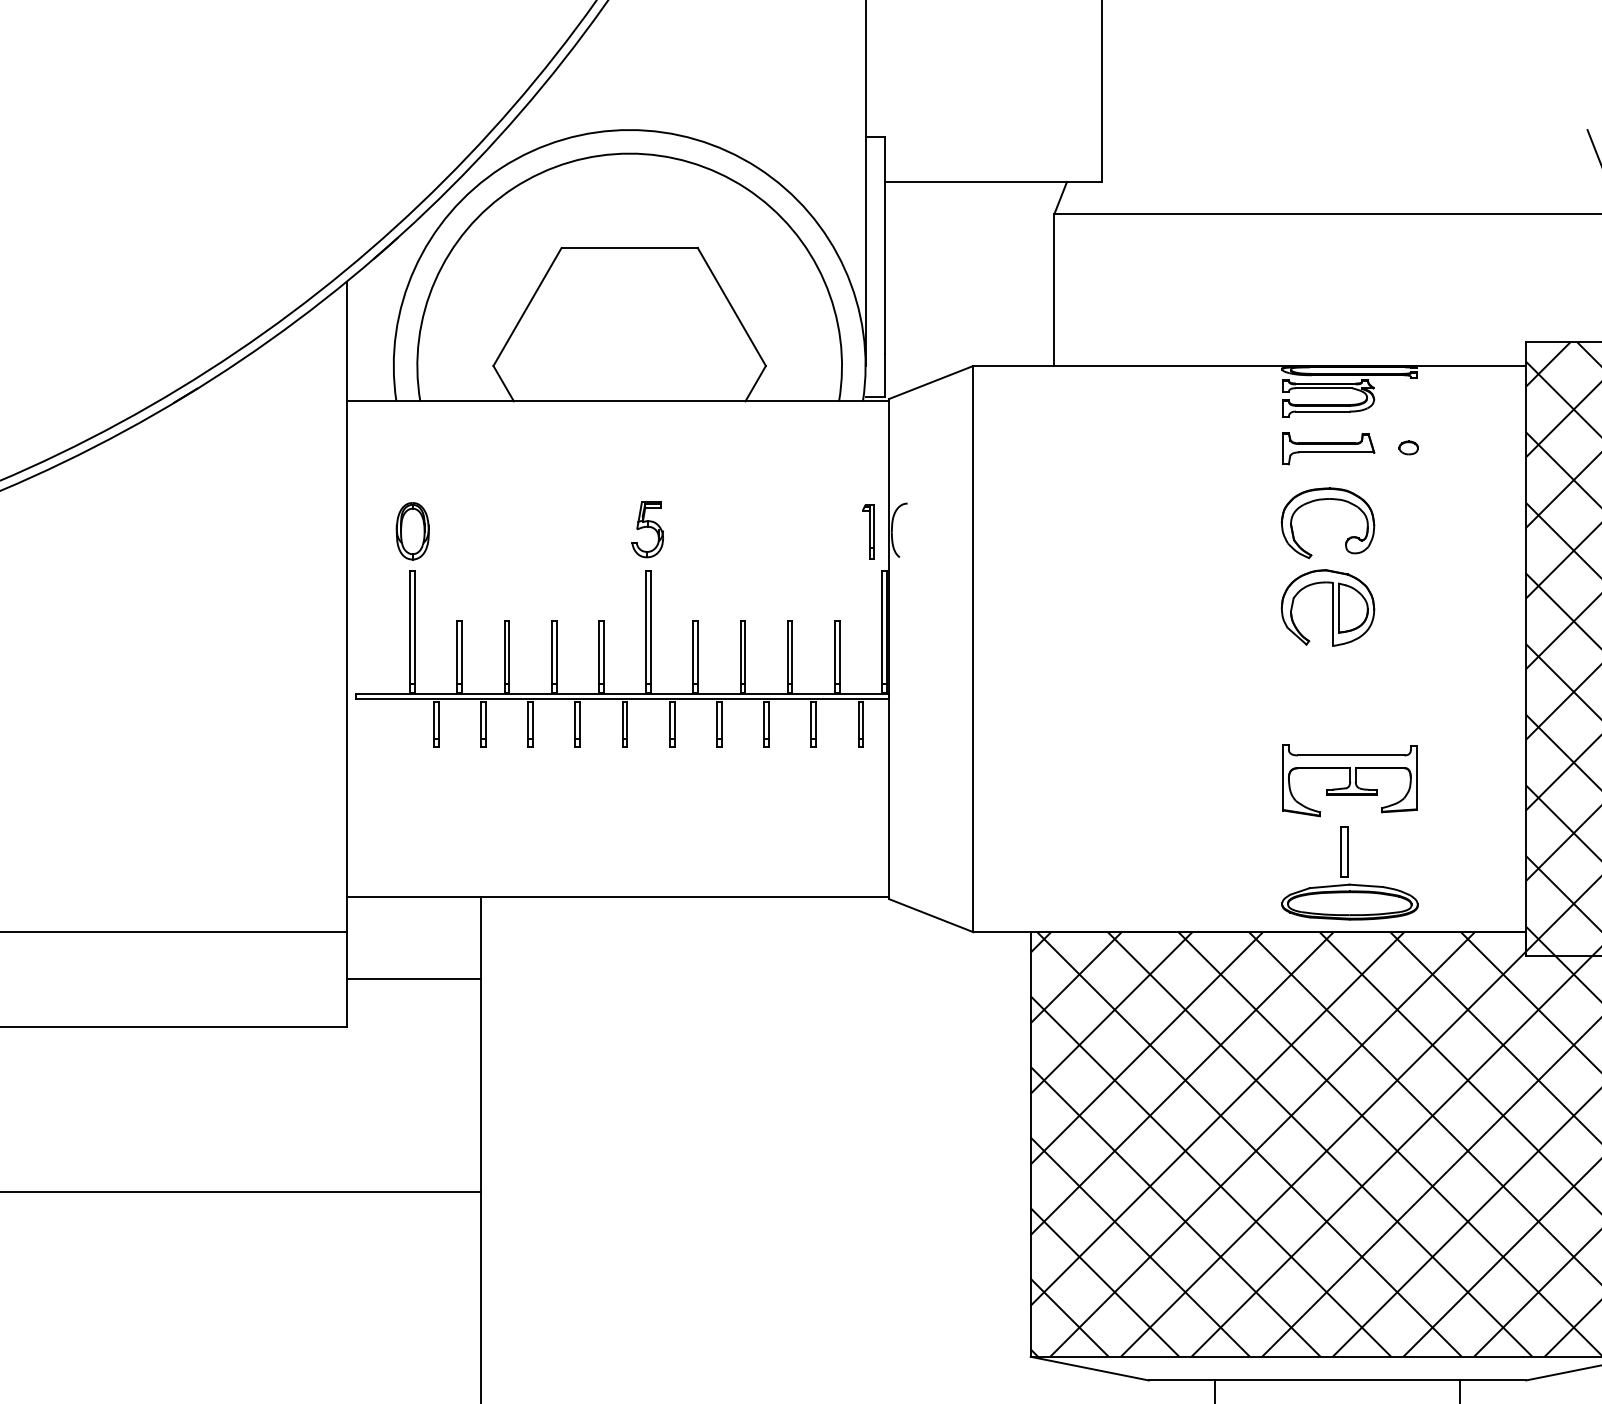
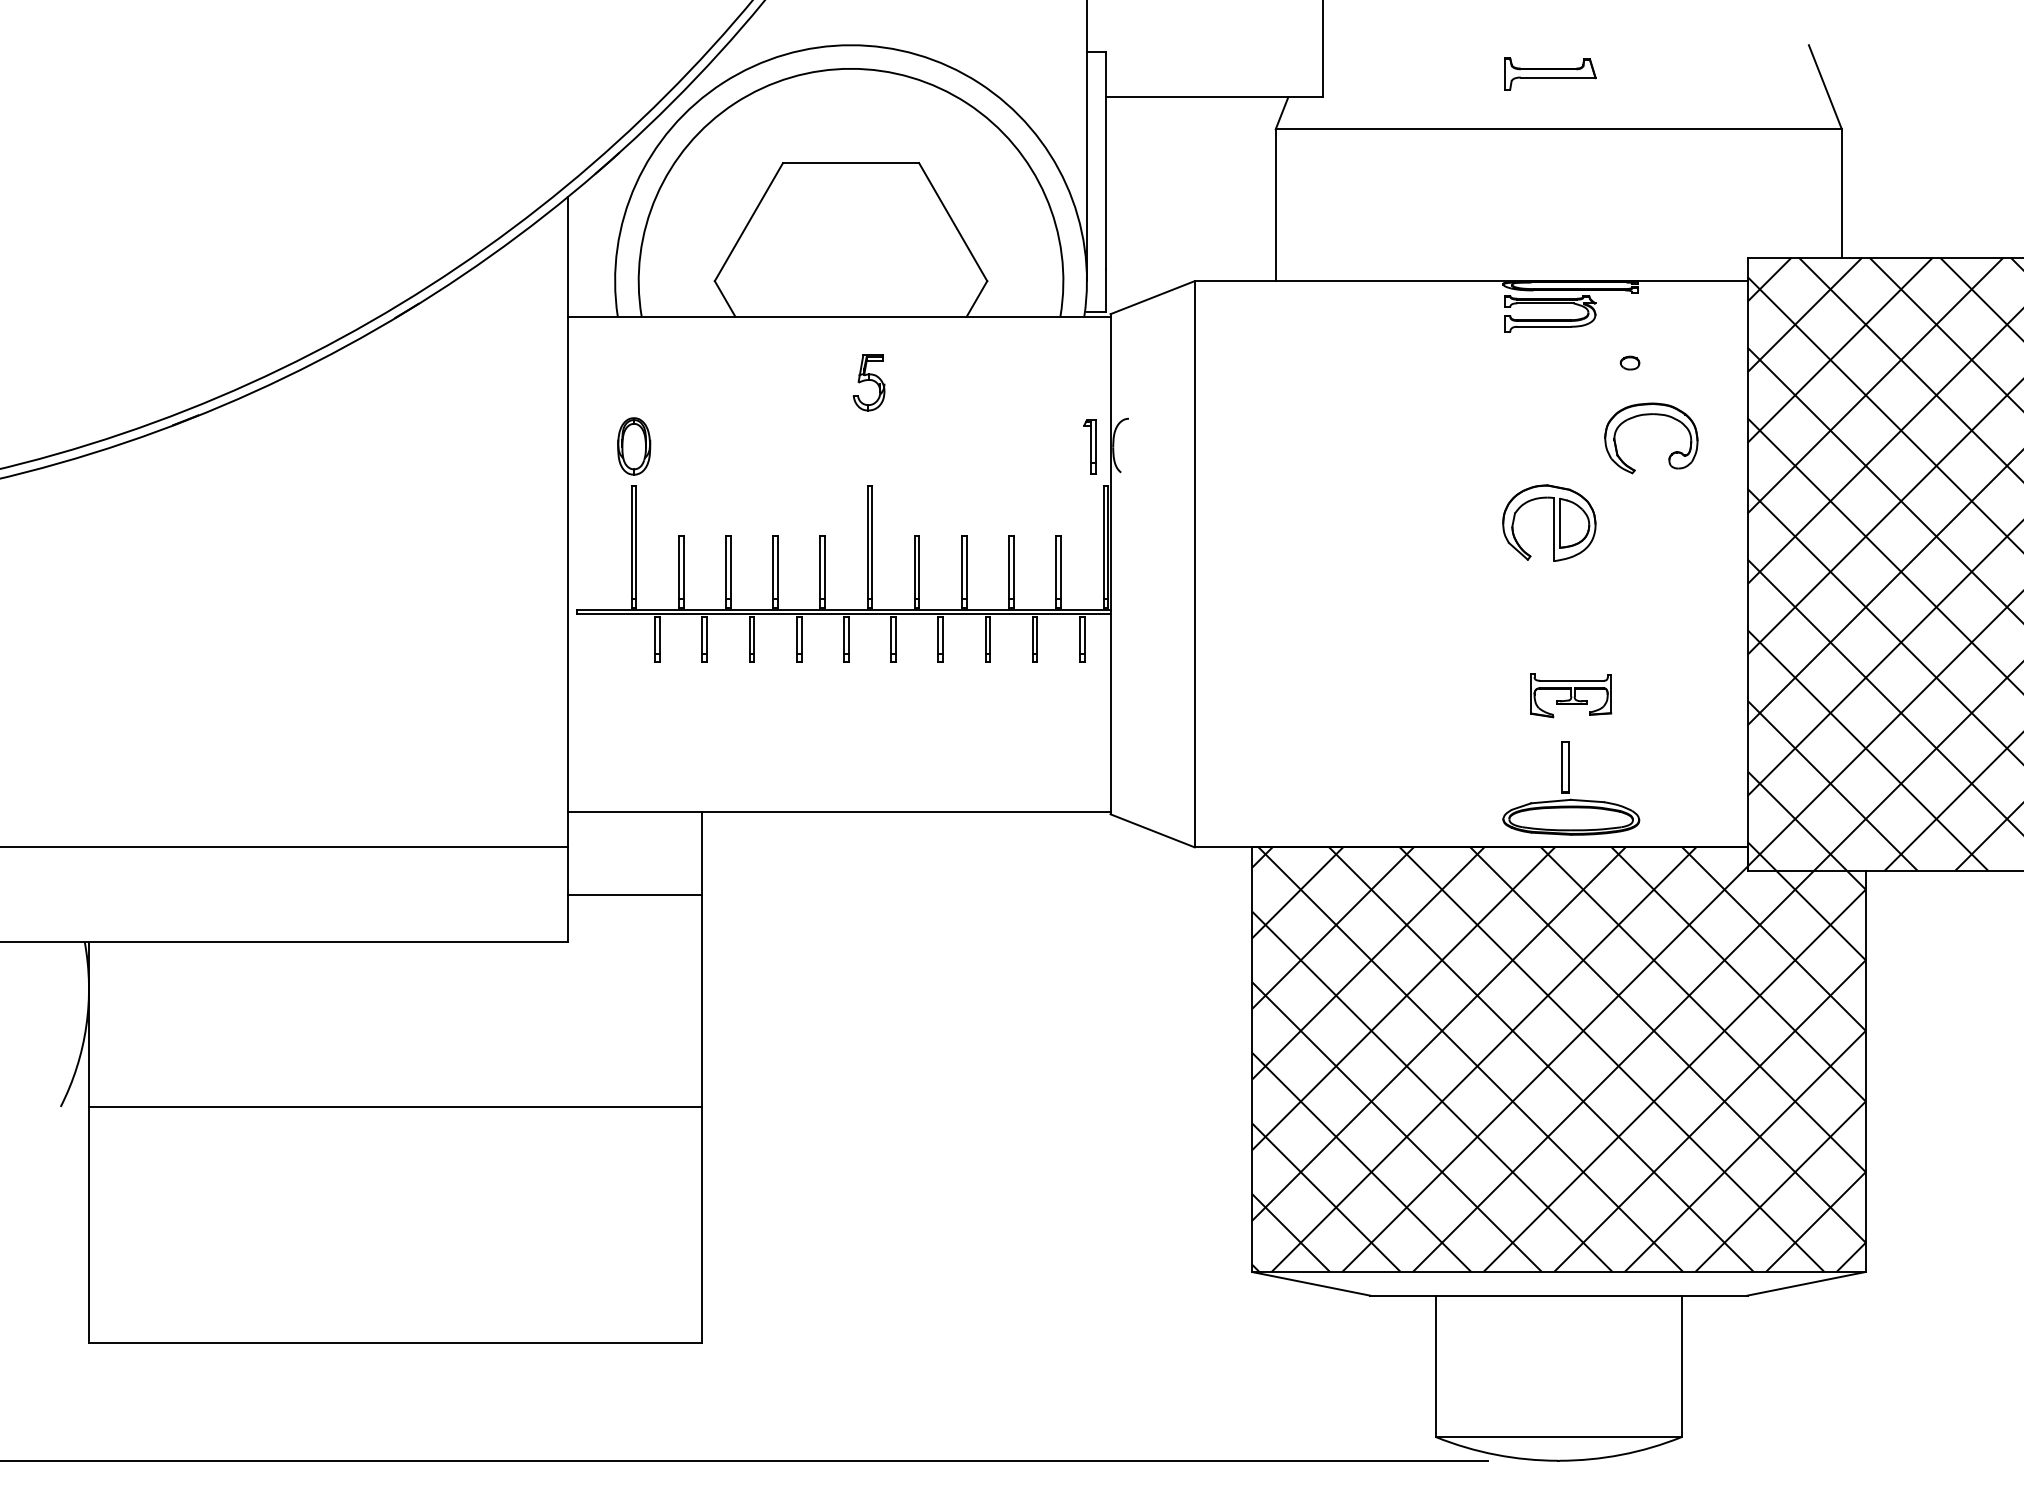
part: (1329, 448) -> (1550, 73), moved
part: (1328, 500) -> (1651, 415), moved
part: (647, 529) -> (868, 382), moved
part: (1349, 780) -> (1570, 695), size x0.6

